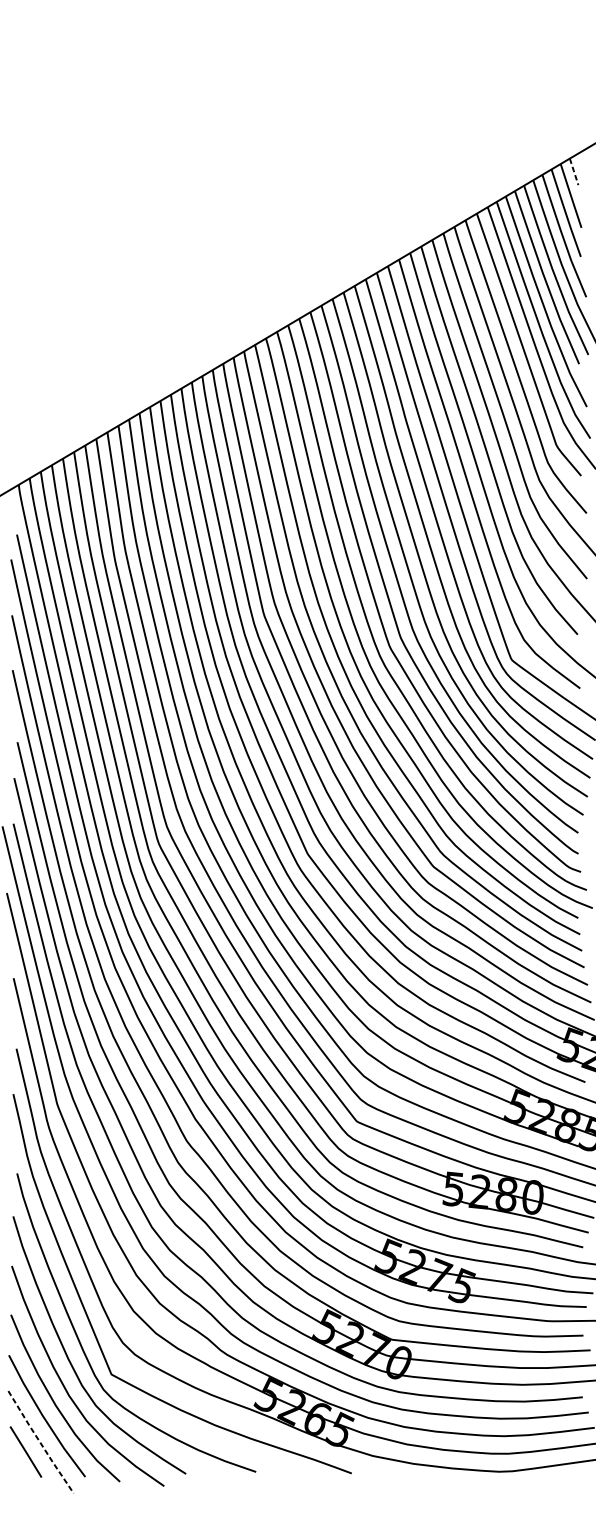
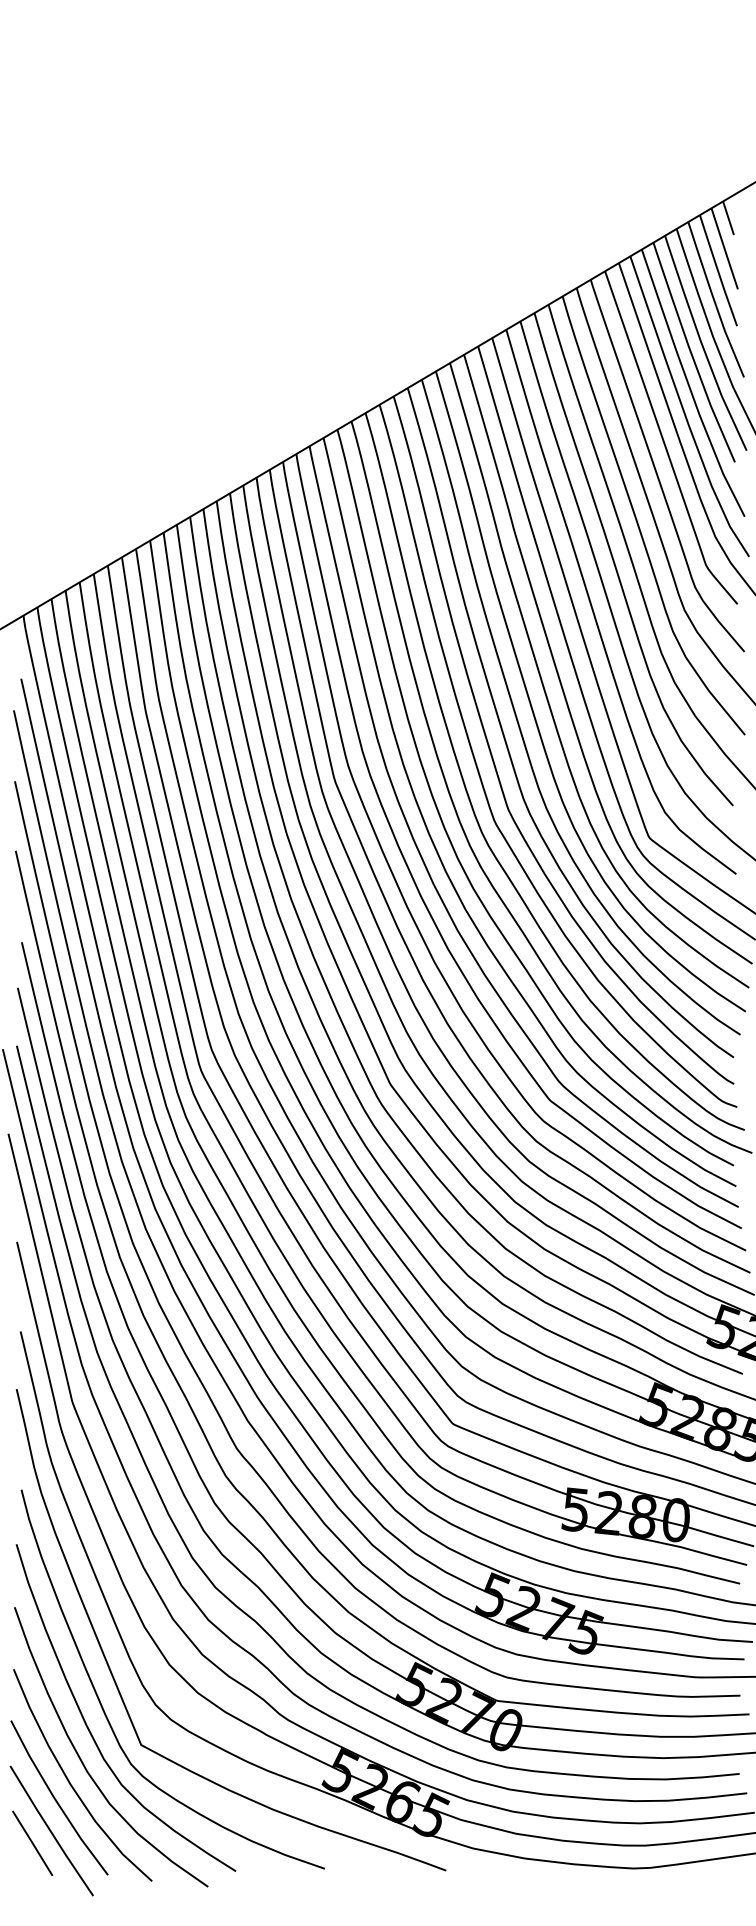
line: (574, 172) -> (728, 218), dashed -> solid
line: (40, 1443) -> (51, 1832), dashed -> solid

